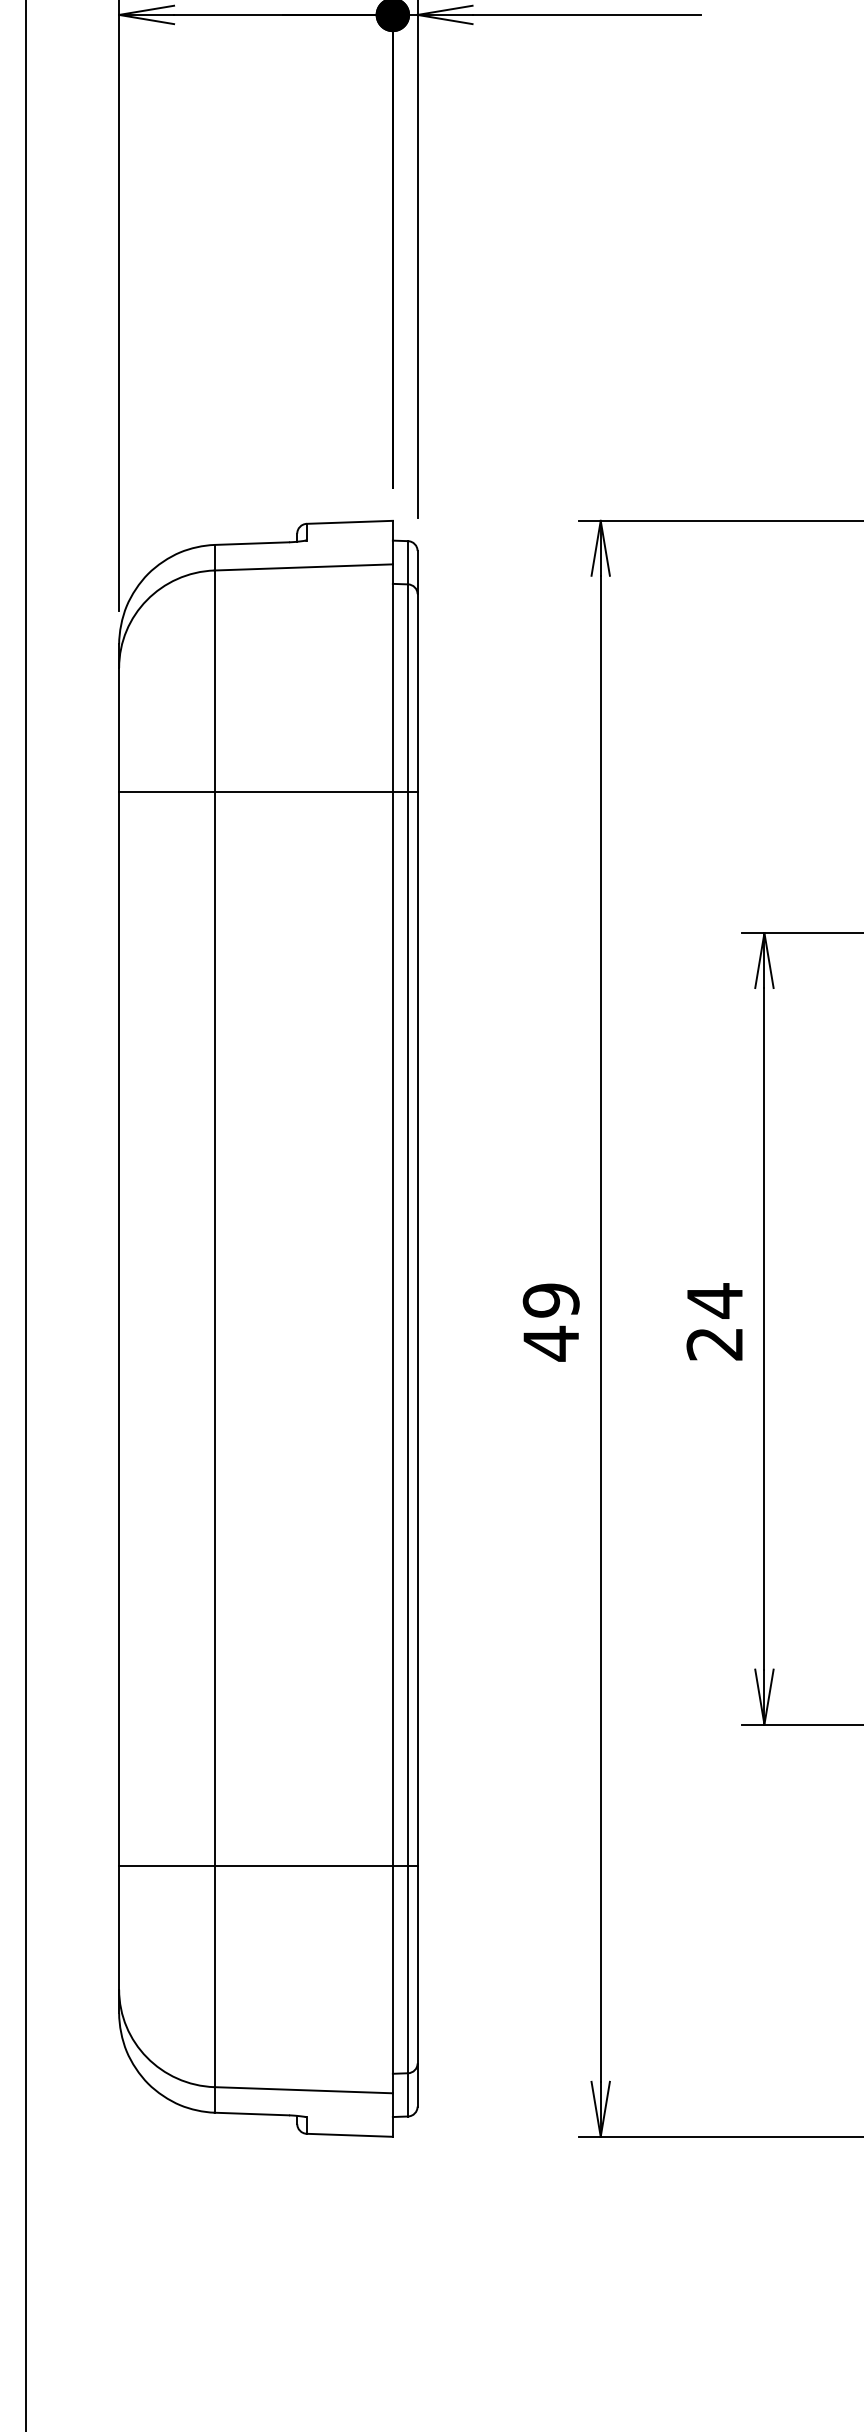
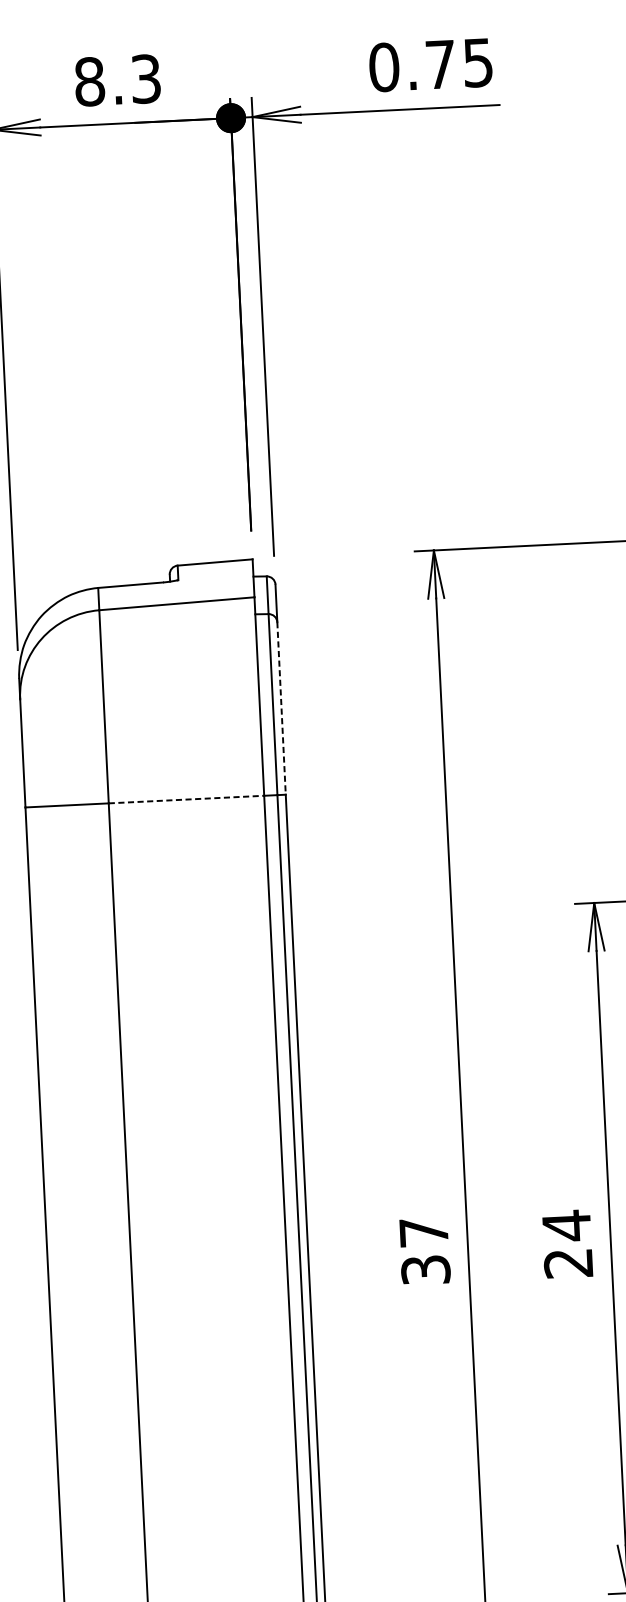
line: (417, 693) -> (281, 708), solid -> dashed
line: (304, 791) -> (187, 799), solid -> dashed
text: (550, 1322) -> (424, 1251), 49 -> 37

